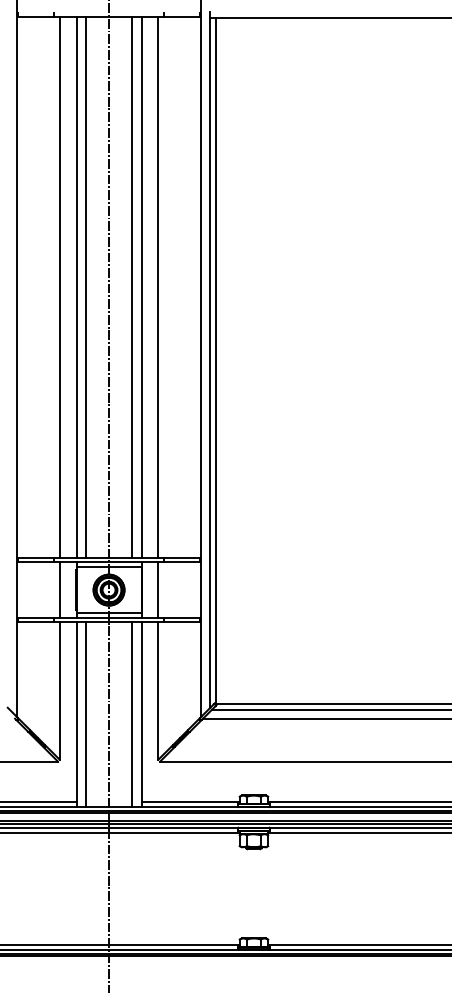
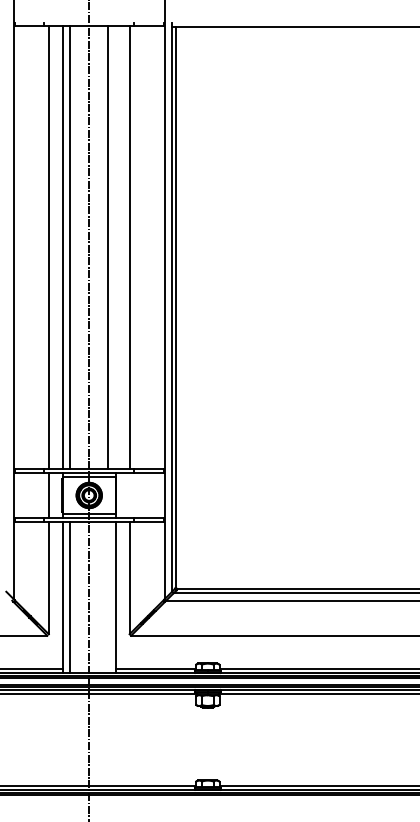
line: (141, 287) -> (115, 247), removed
line: (158, 590) -> (129, 495), removed
line: (132, 713) -> (108, 596), removed

